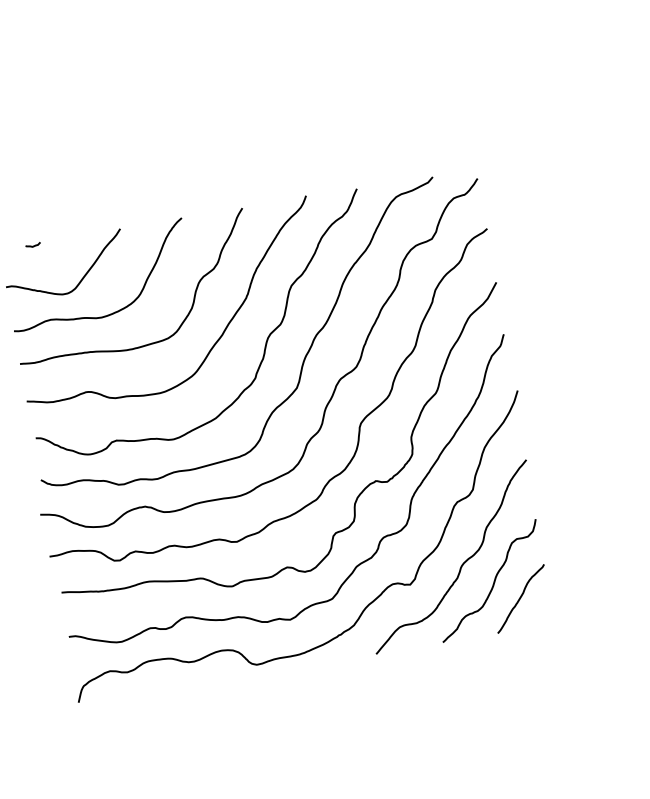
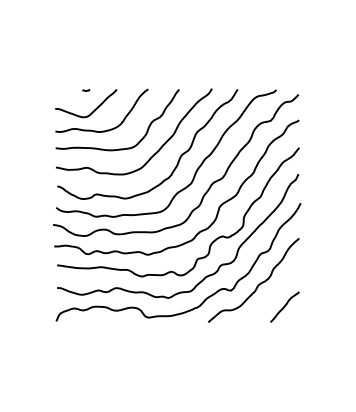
curve: (33, 245) -> (86, 90), moved
curve: (492, 580) -> (272, 295), removed

